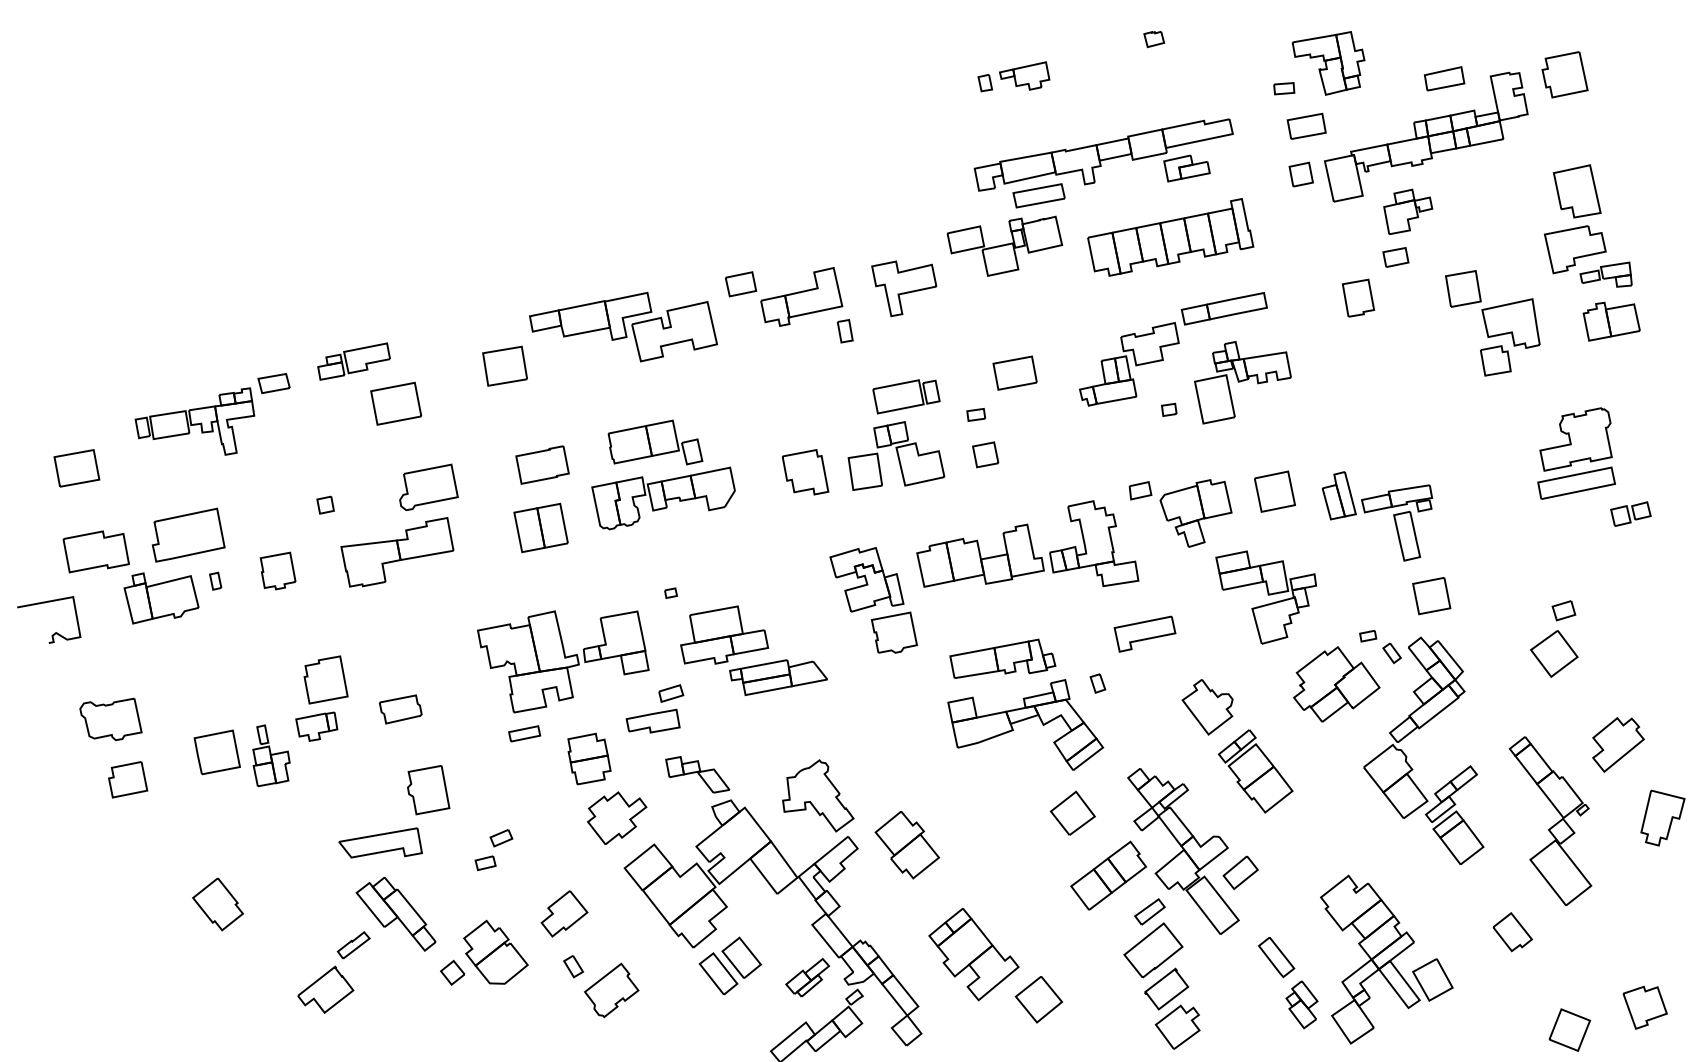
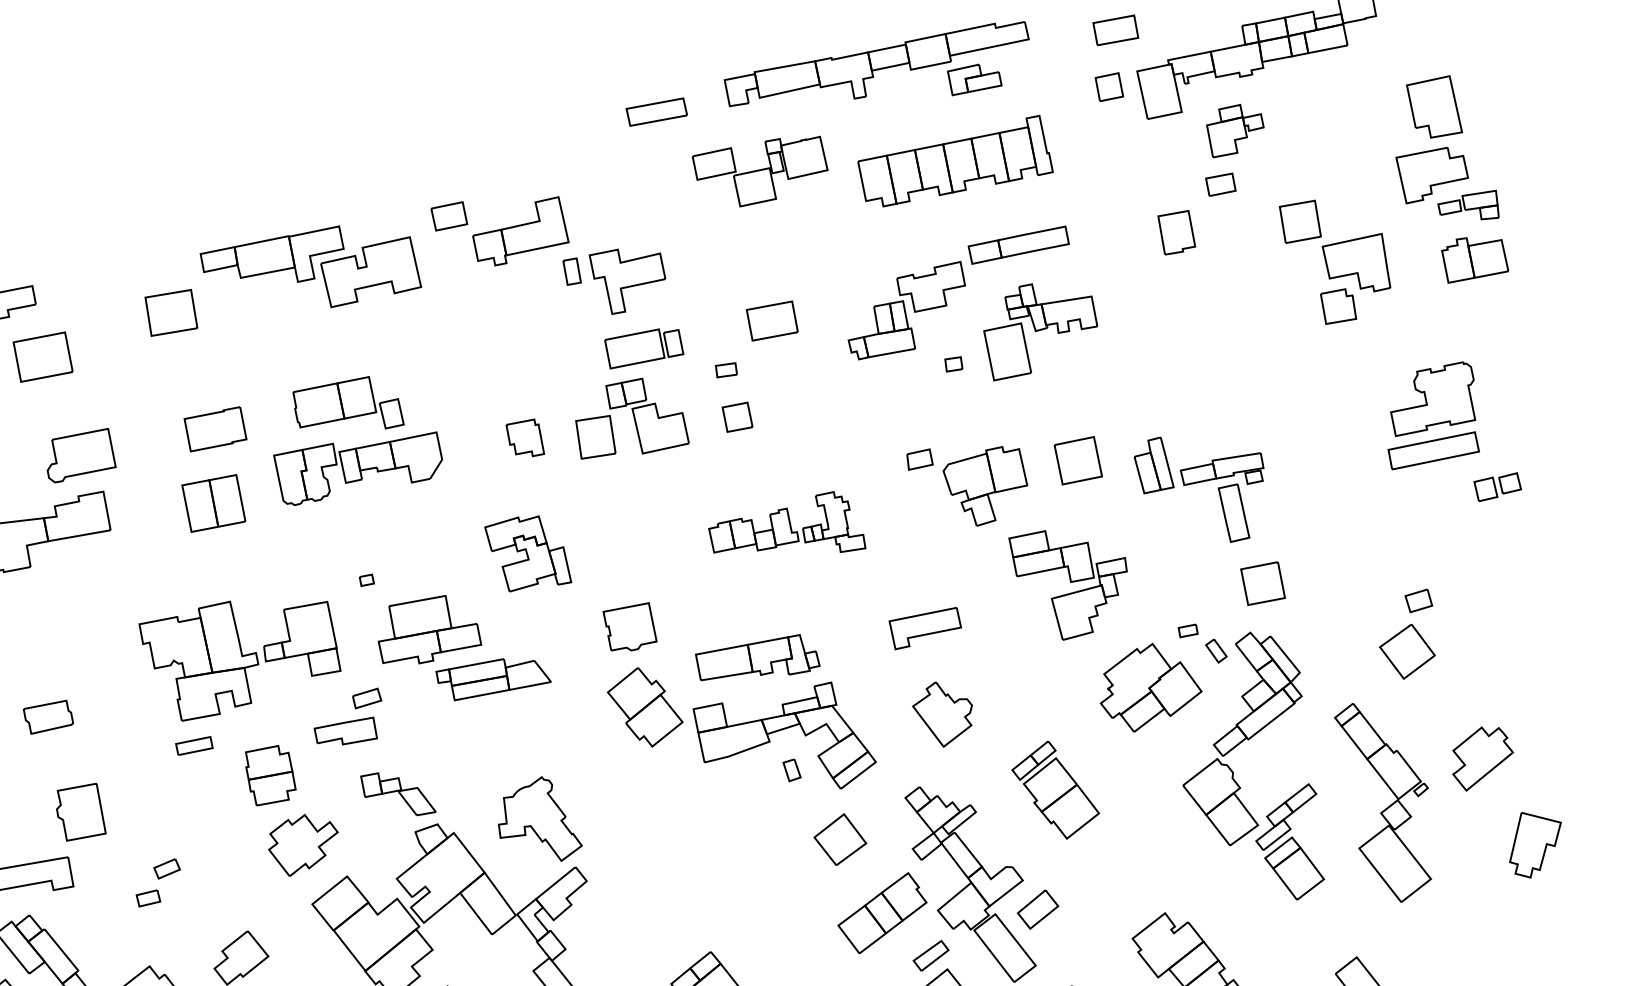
part: (1038, 195) -> (656, 111), moved
part: (904, 288) -> (627, 281), moved
part: (805, 472) -> (525, 438), size x0.7
part: (1027, 543) -> (786, 521), size x0.6
part: (866, 579) -> (527, 553), moved
part: (1097, 683) -> (791, 770), moved
part: (1207, 707) -> (942, 714), moved
part: (1550, 820) -> (1382, 802), moved
part: (907, 845) -> (645, 707), moved

